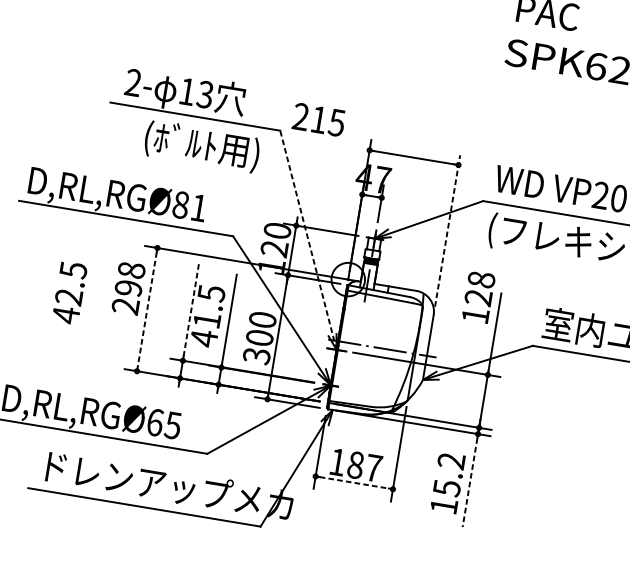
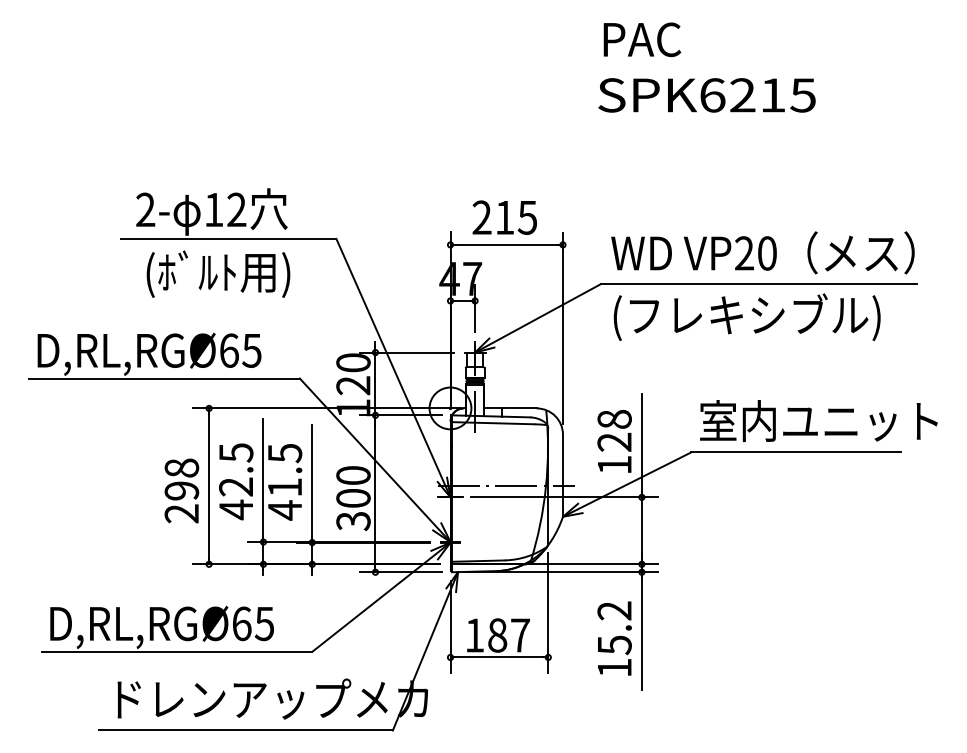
text: (205, 95) -> (236, 210), 13 -> 12
text: (318, 119) -> (504, 217), moved
text: (202, 145) -> (218, 273), moved
text: (189, 206) -> (240, 350), D,RL,RGØ81 -> D,RL,RGØ65
line: (447, 231) -> (562, 328), dashed -> solid
line: (308, 239) -> (393, 367), dashed -> solid
text: (128, 287) -> (181, 490), moved
text: (69, 292) -> (236, 481), moved
text: (478, 297) -> (614, 441), moved
line: (147, 309) -> (209, 486), dashed -> solid
line: (191, 309) -> (263, 477), dashed -> solid
line: (354, 482) -> (499, 657), dashed -> solid
line: (469, 483) -> (641, 634), dashed -> solid

